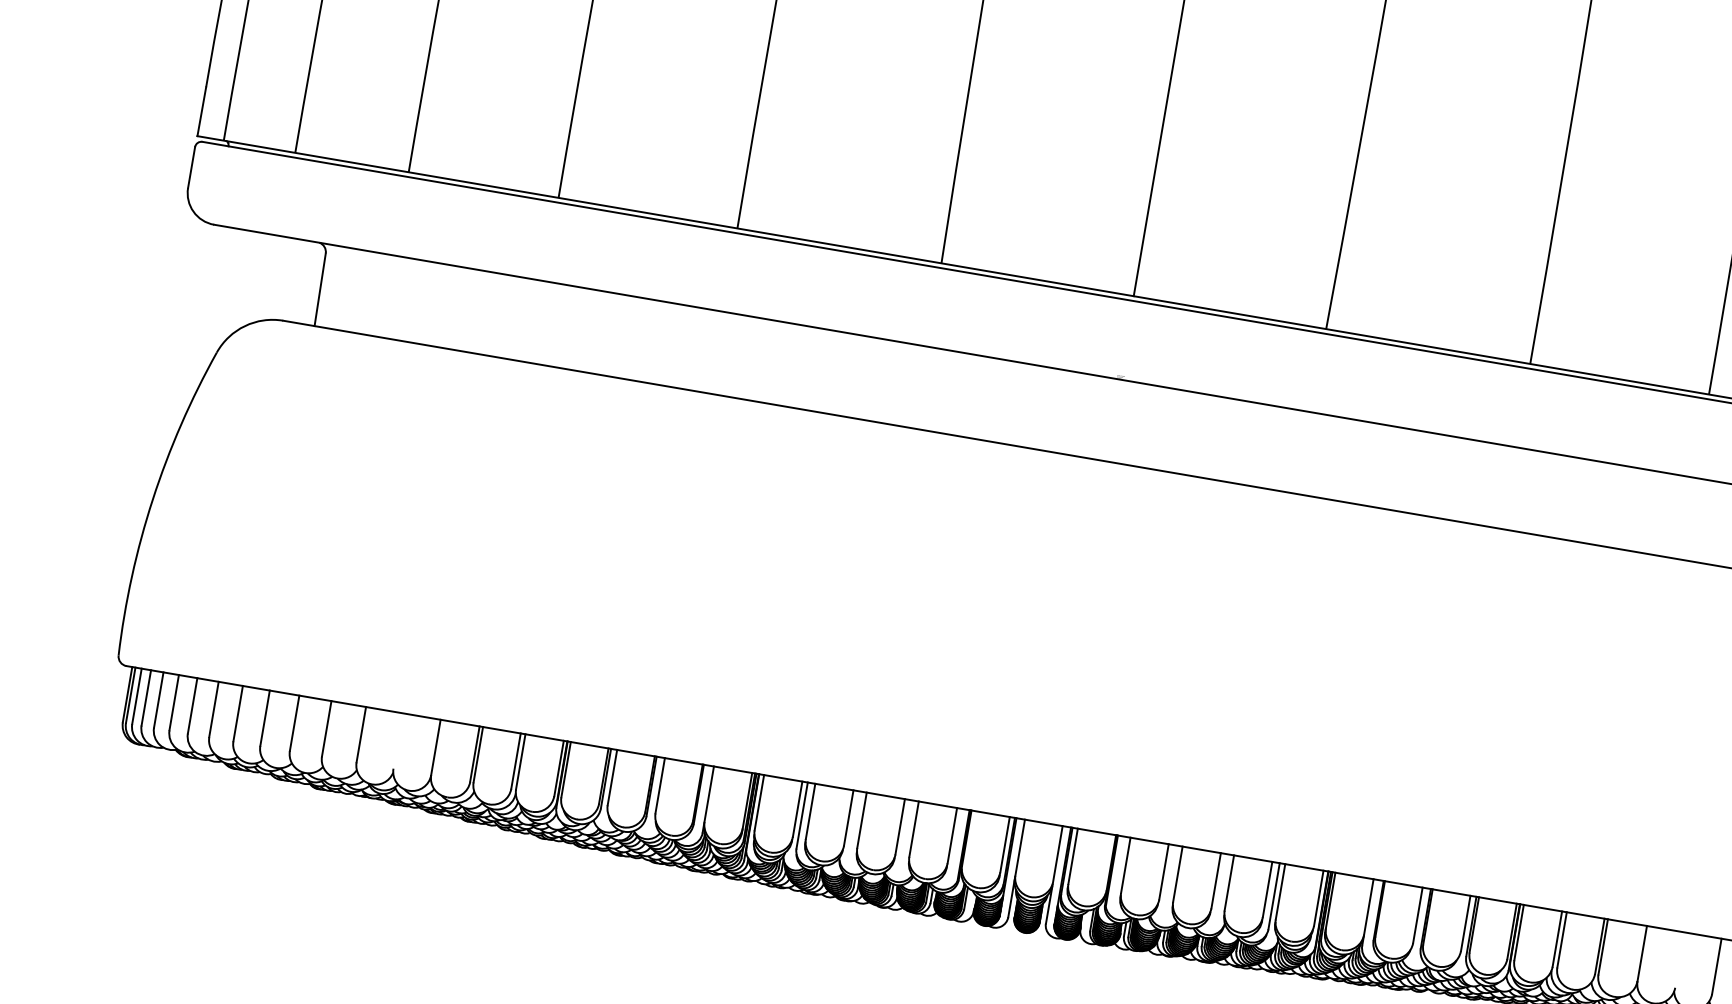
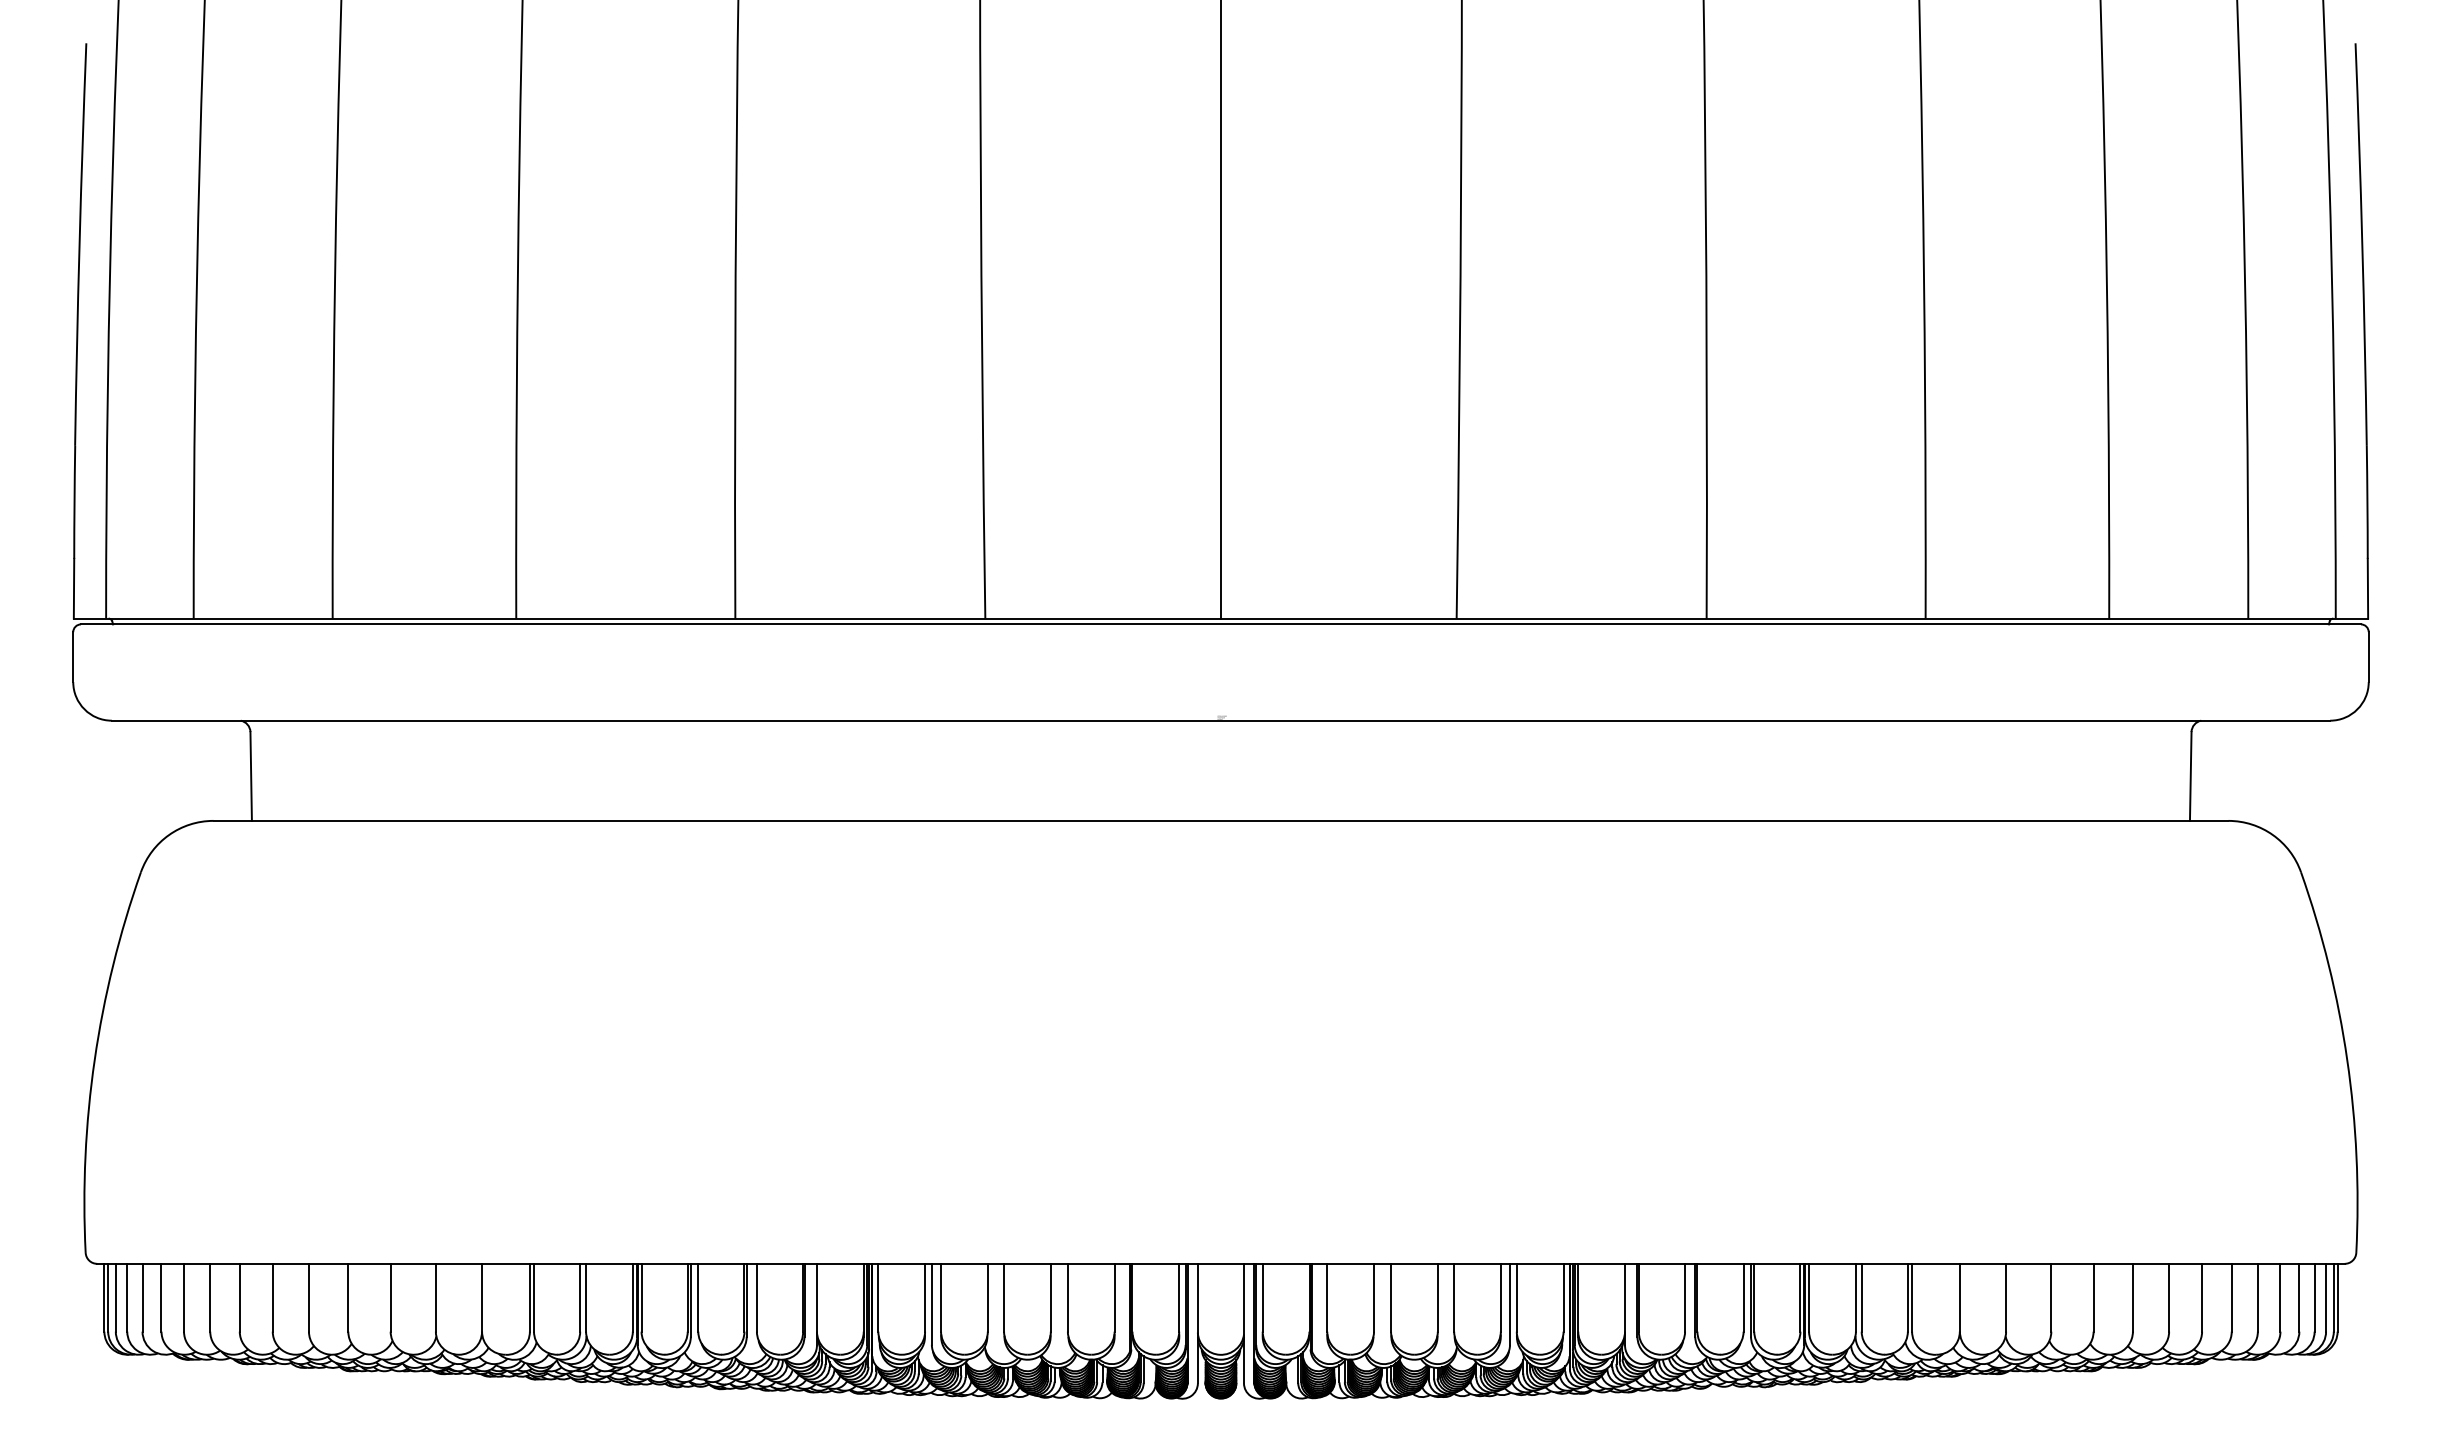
line: (397, 740) -> (435, 1297), added
line: (1680, 959) -> (2006, 1297), added

